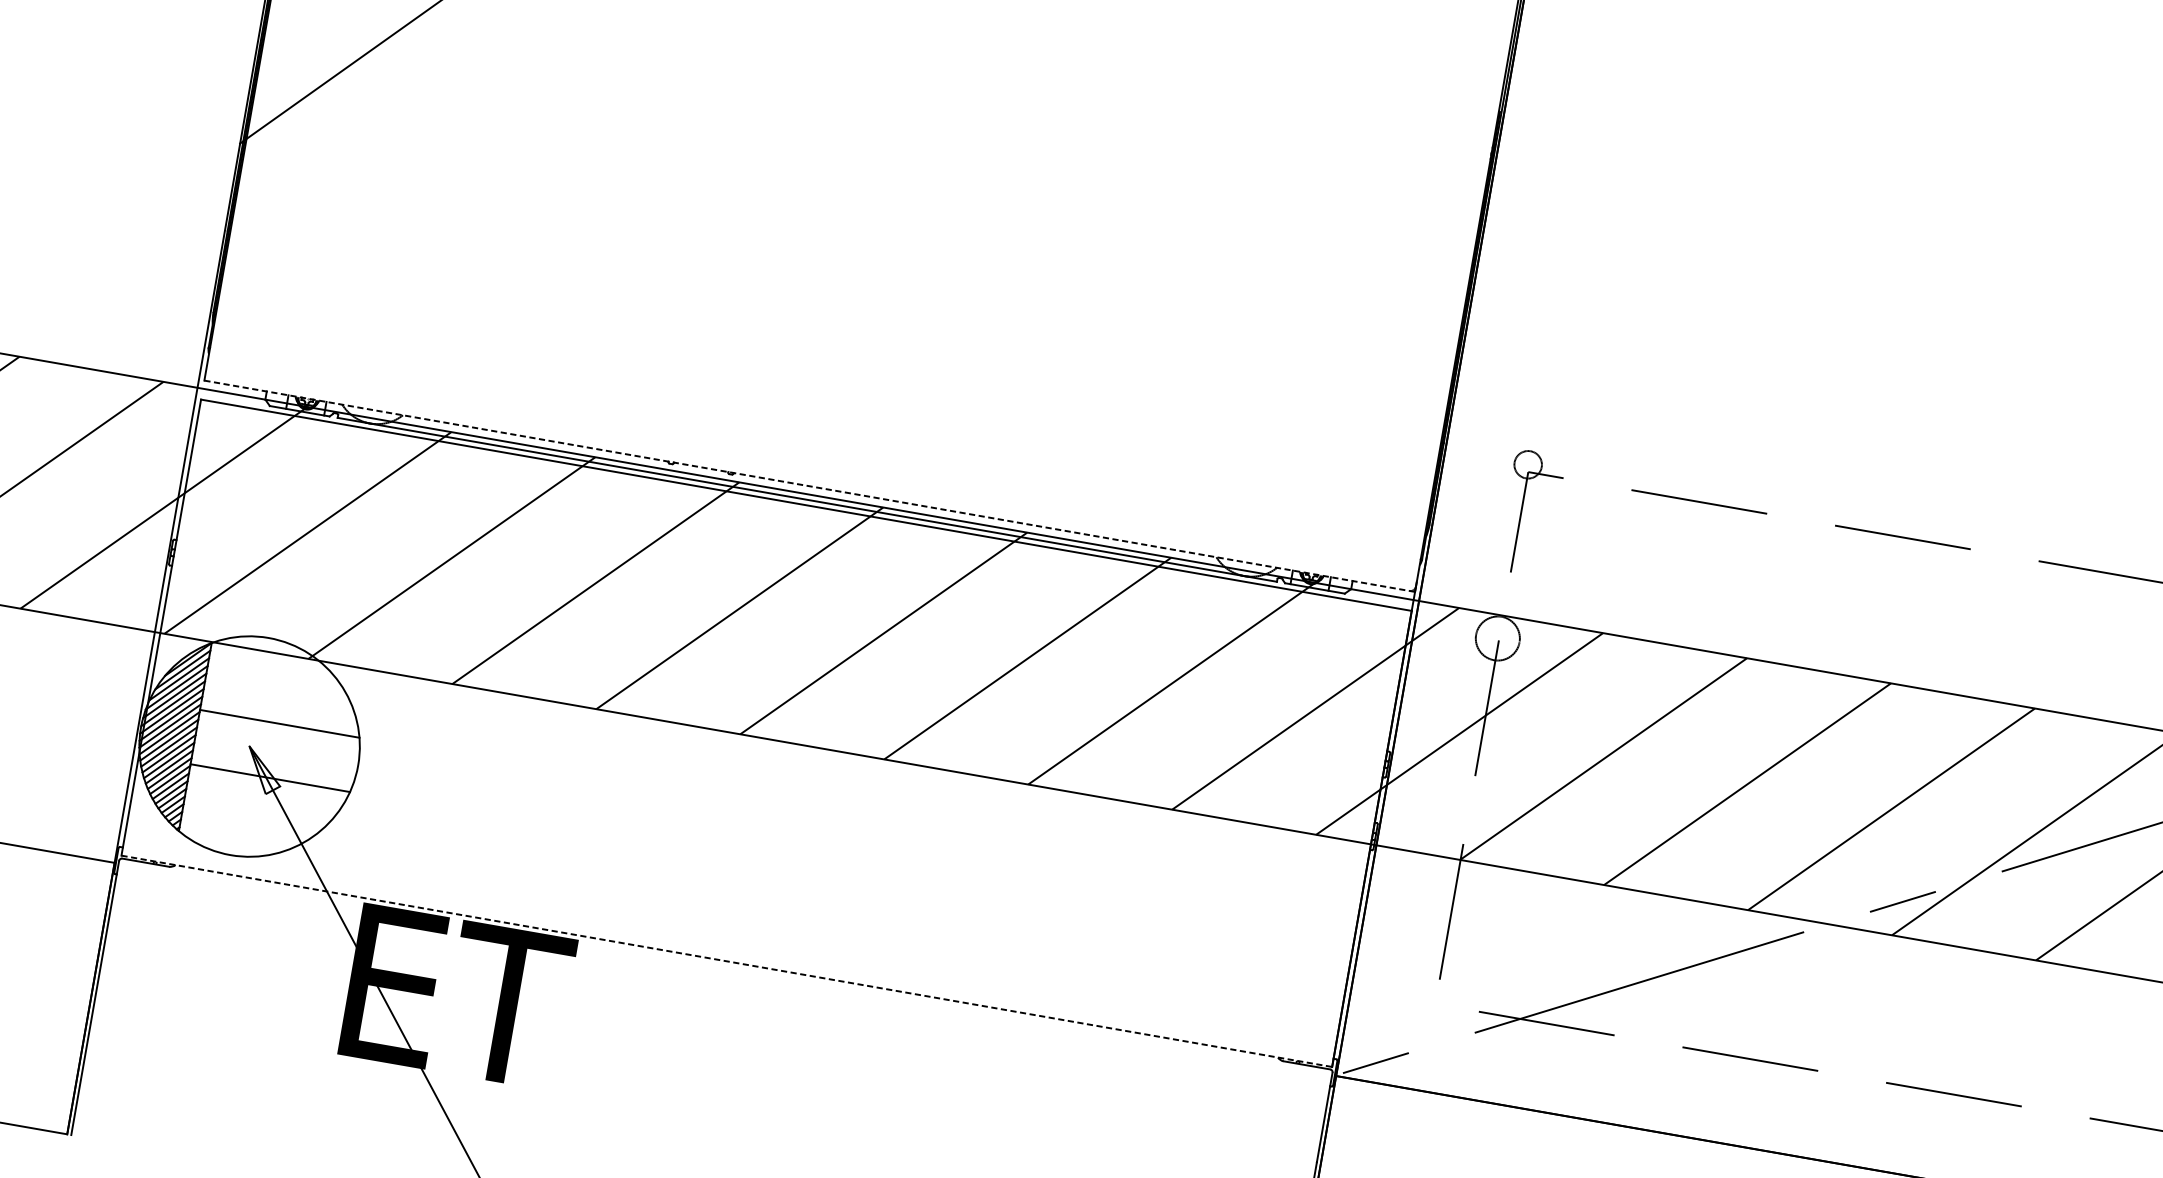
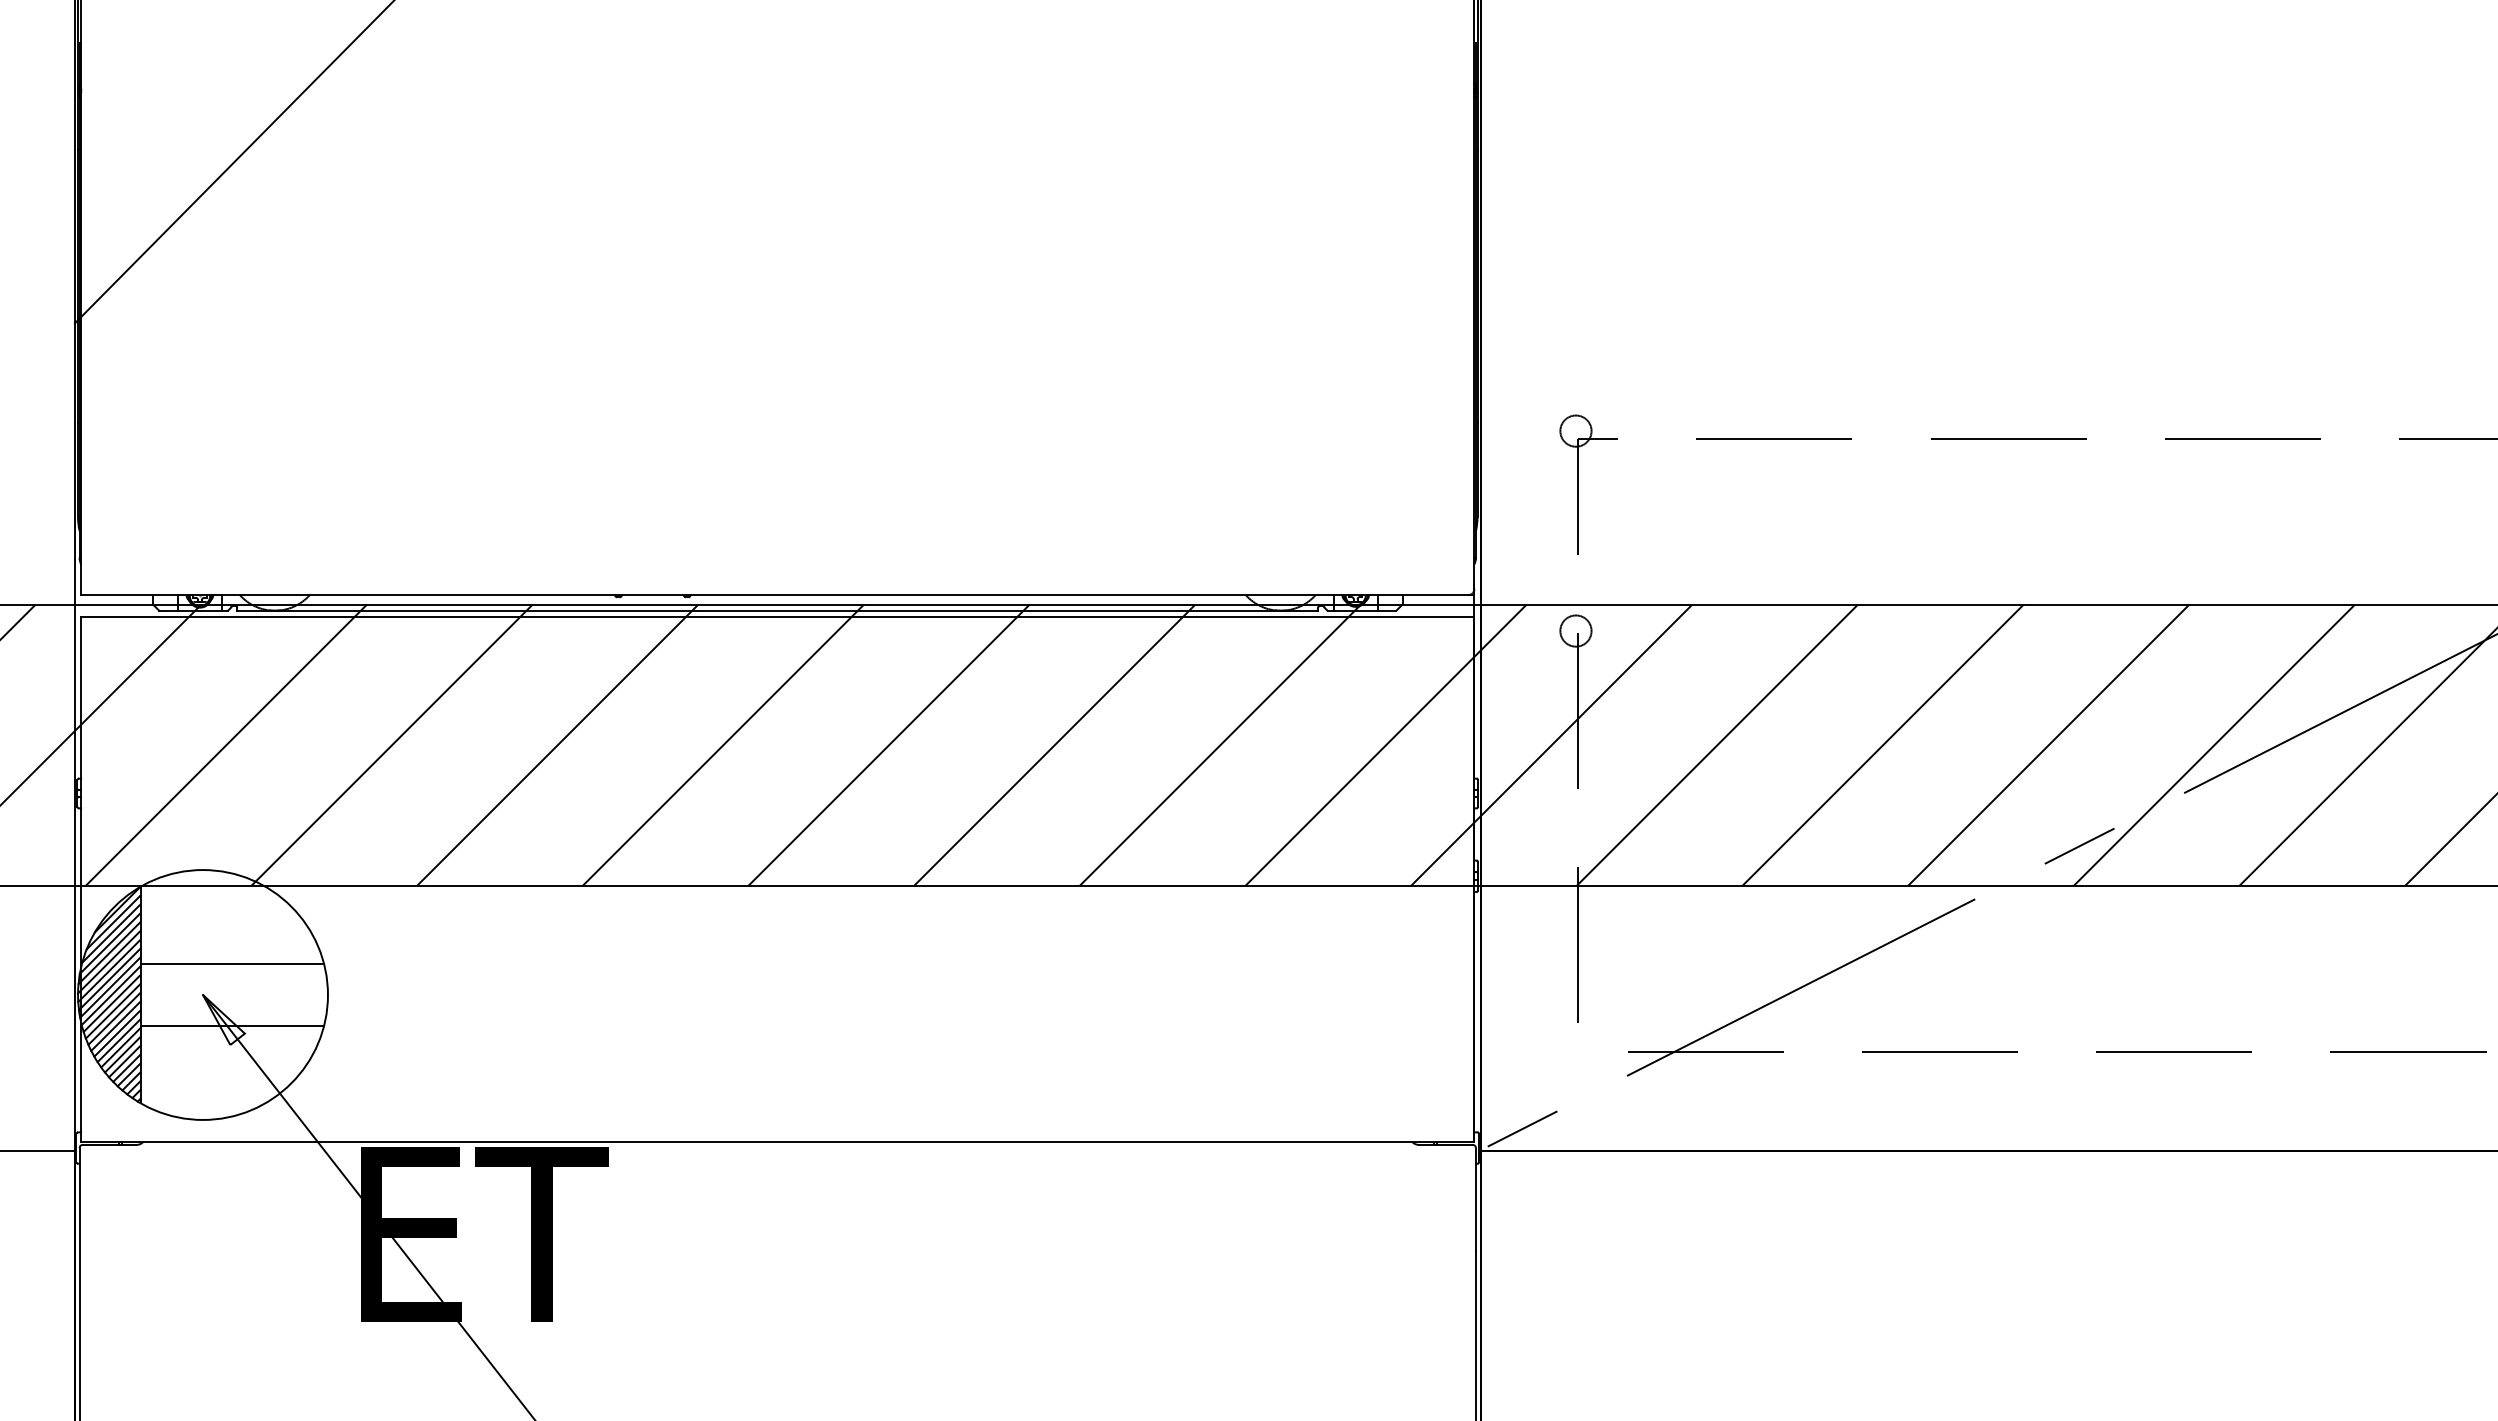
line: (809, 486) -> (777, 595), dashed -> solid
circle: (1497, 637) -> (1575, 630), size x0.62
line: (726, 960) -> (777, 1141), dashed -> solid

